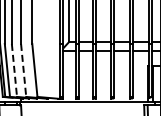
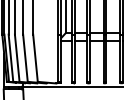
line: (14, 70) -> (17, 58), dashed -> solid
line: (23, 70) -> (25, 58), dashed -> solid

